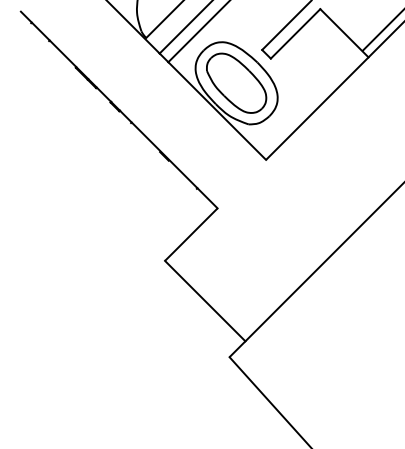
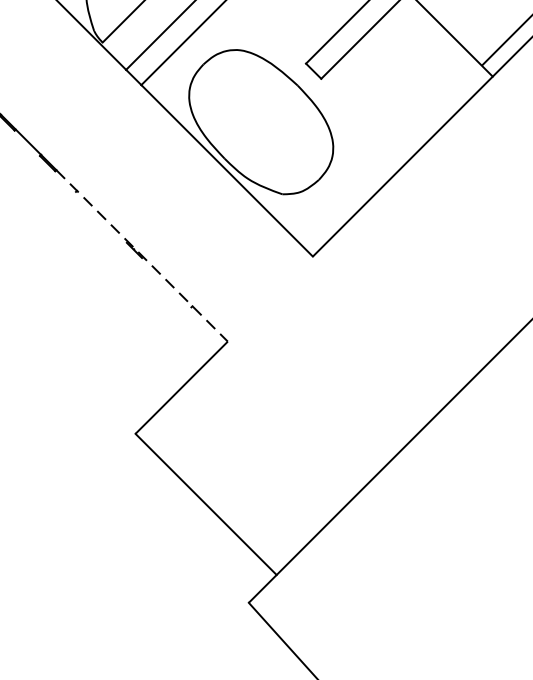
part: (236, 82) -> (260, 120), removed
line: (169, 159) -> (143, 255), solid -> dashed

